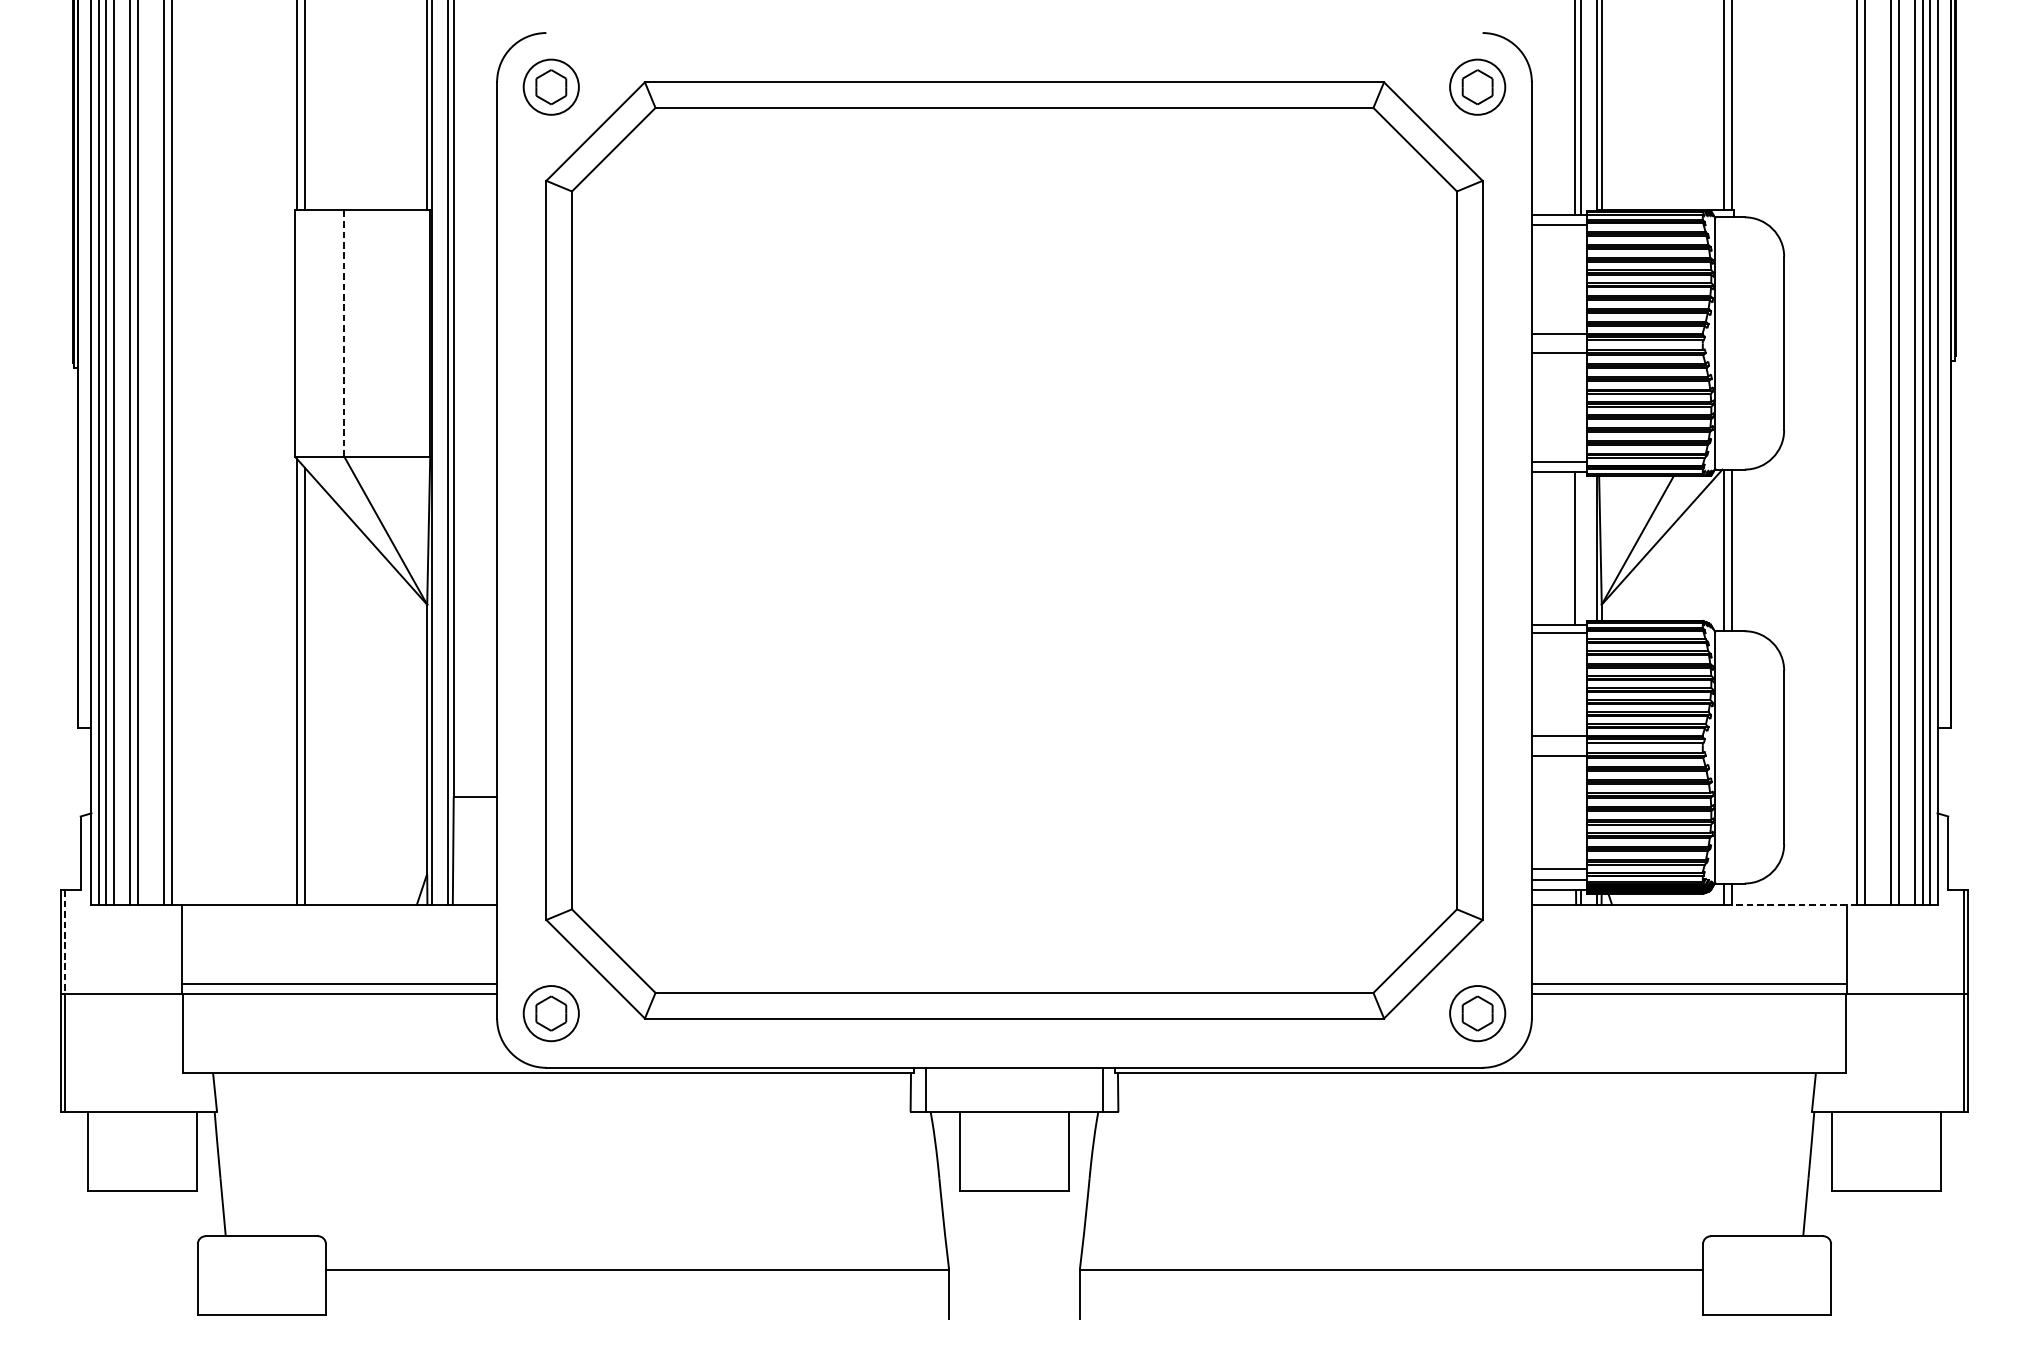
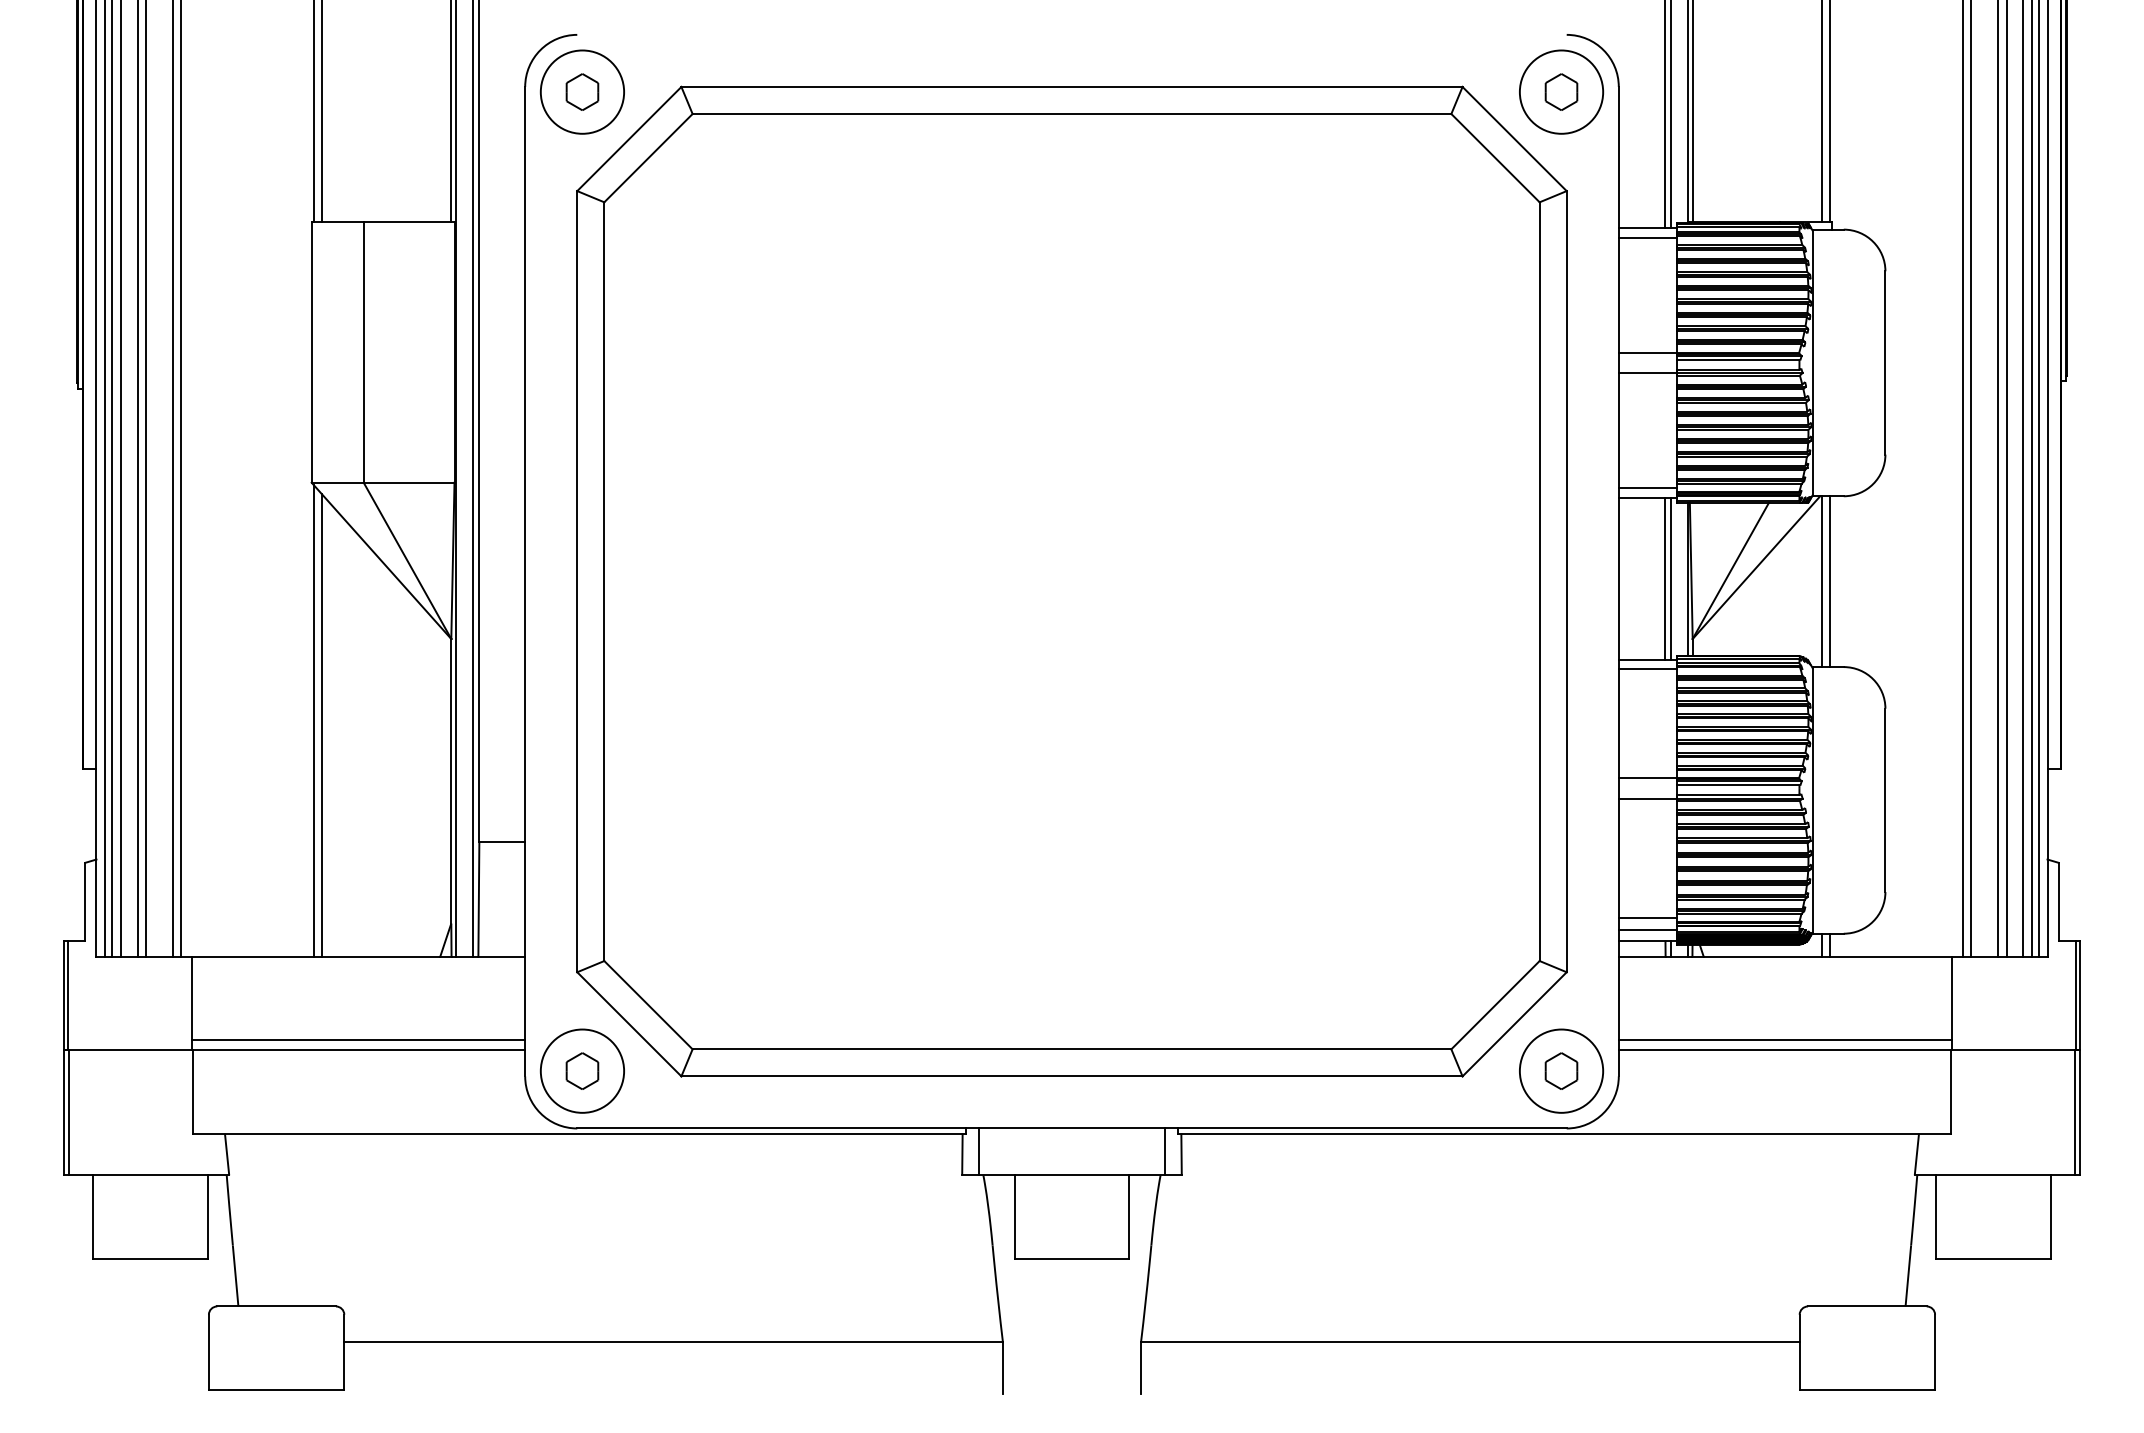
circle: (551, 86) -> (582, 91), size x1.43
circle: (1477, 86) -> (1561, 91), size x1.43
line: (344, 333) -> (363, 352), dashed -> solid
line: (1580, 548) -> (1670, 579), added
line: (1794, 905) -> (1896, 956), dashed -> solid
line: (64, 941) -> (68, 995), dashed -> solid
circle: (551, 1012) -> (582, 1070), size x1.43
circle: (1477, 1012) -> (1561, 1070), size x1.43

